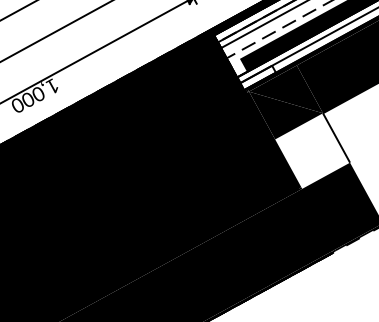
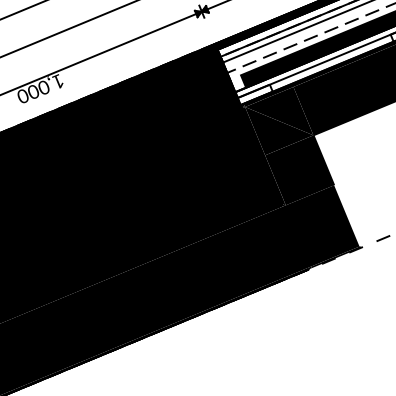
fill: (312, 151) -> (299, 170), added

